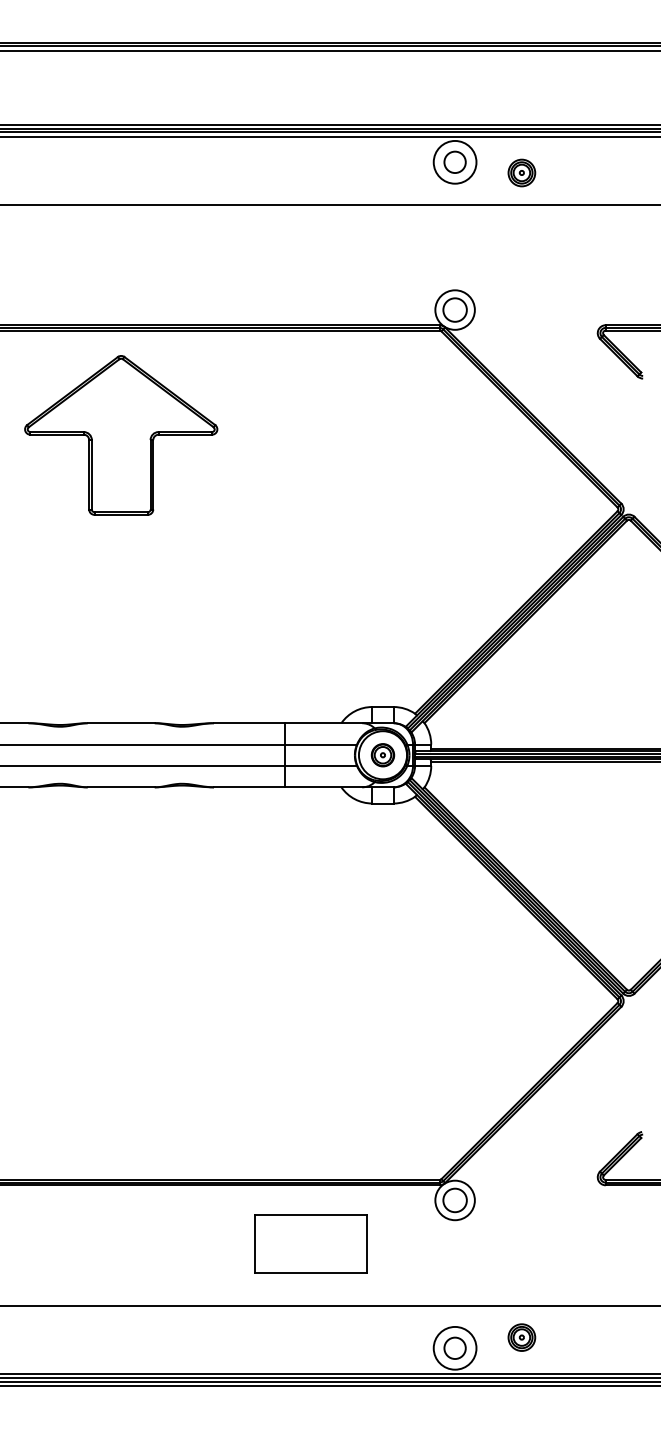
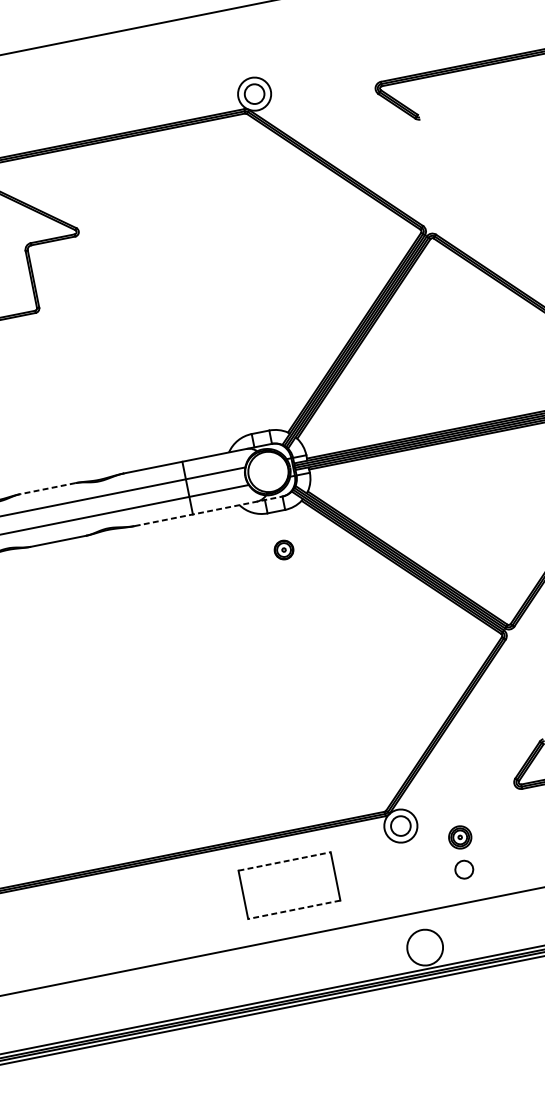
line: (121, 723) -> (48, 488), solid -> dashed
part: (382, 755) -> (283, 550), moved
line: (303, 787) -> (208, 511), solid -> dashed
line: (311, 1214) -> (285, 861), solid -> dashed
line: (310, 1273) -> (293, 909), solid -> dashed
part: (521, 1337) -> (459, 837), moved
circle: (454, 1347) -> (463, 869), moved

